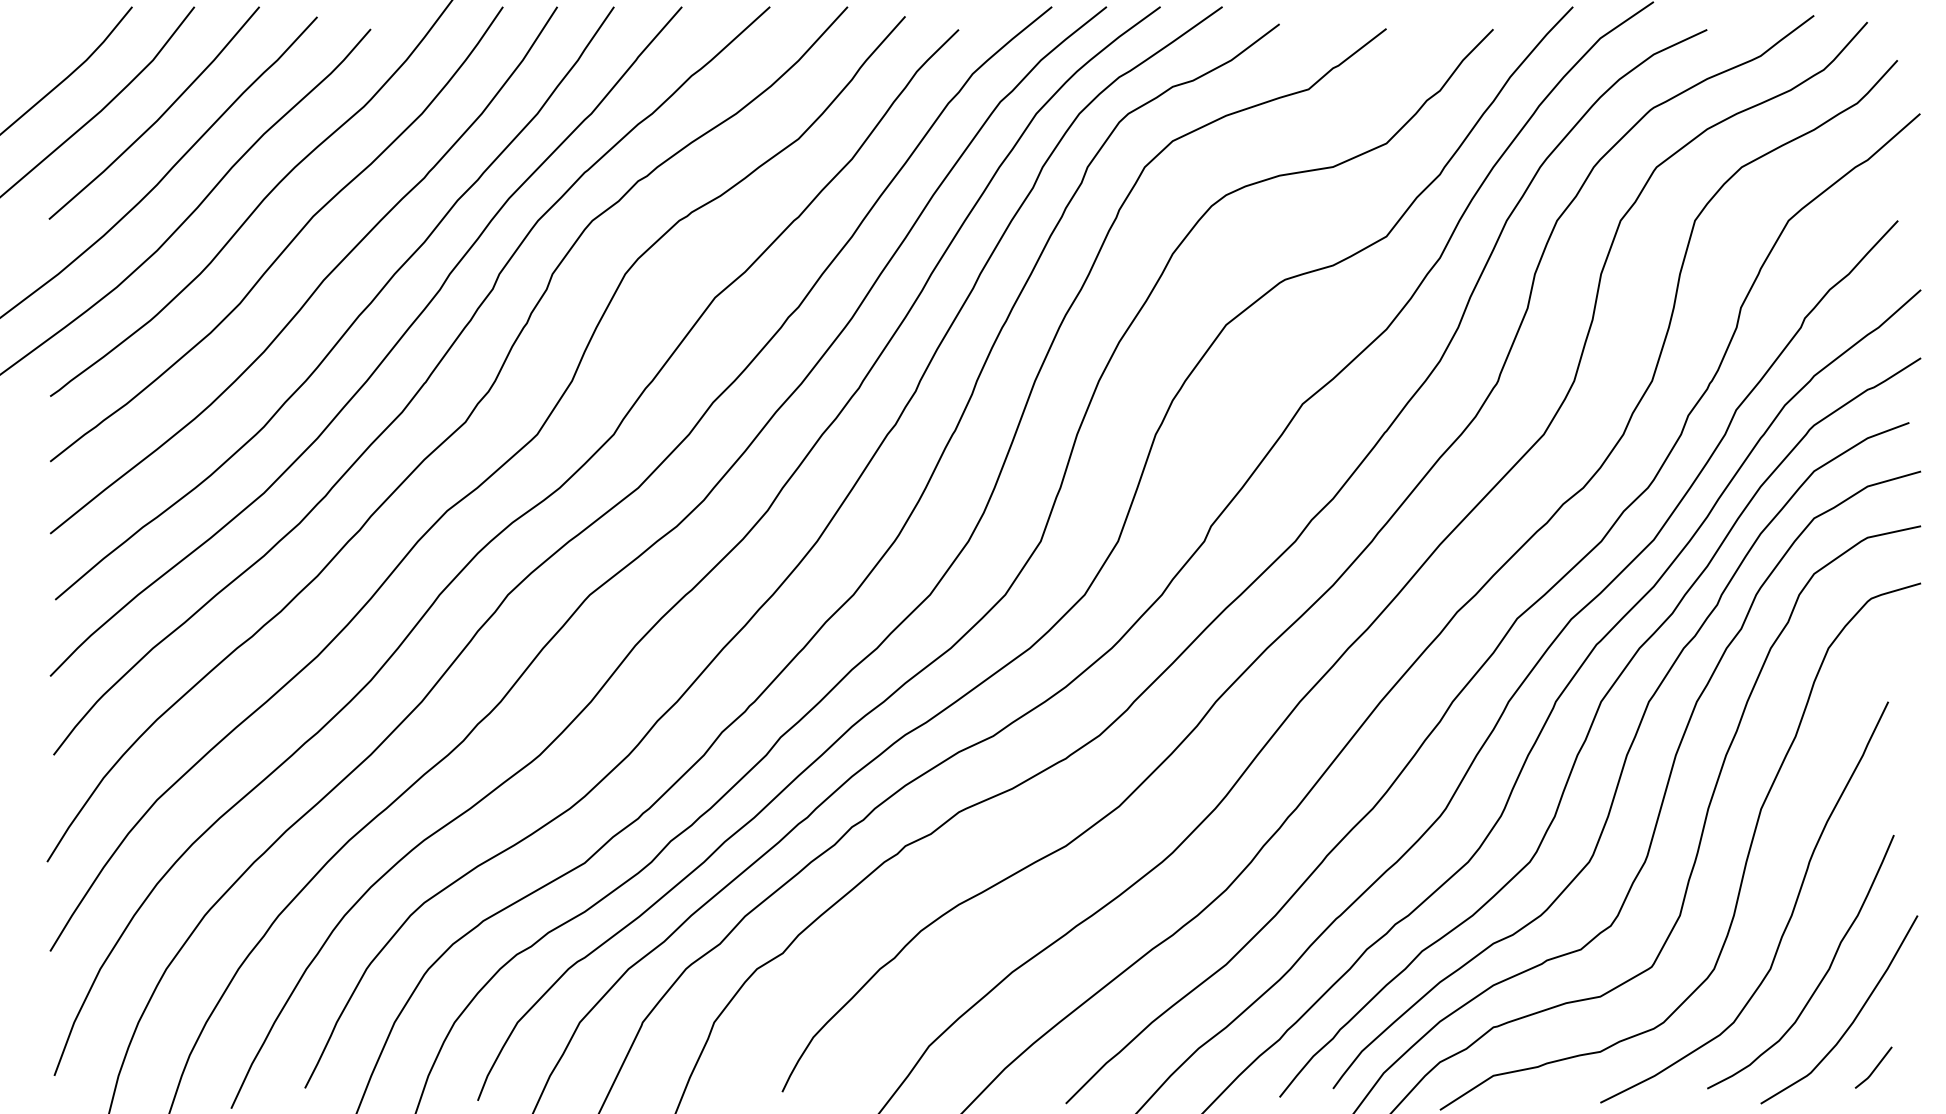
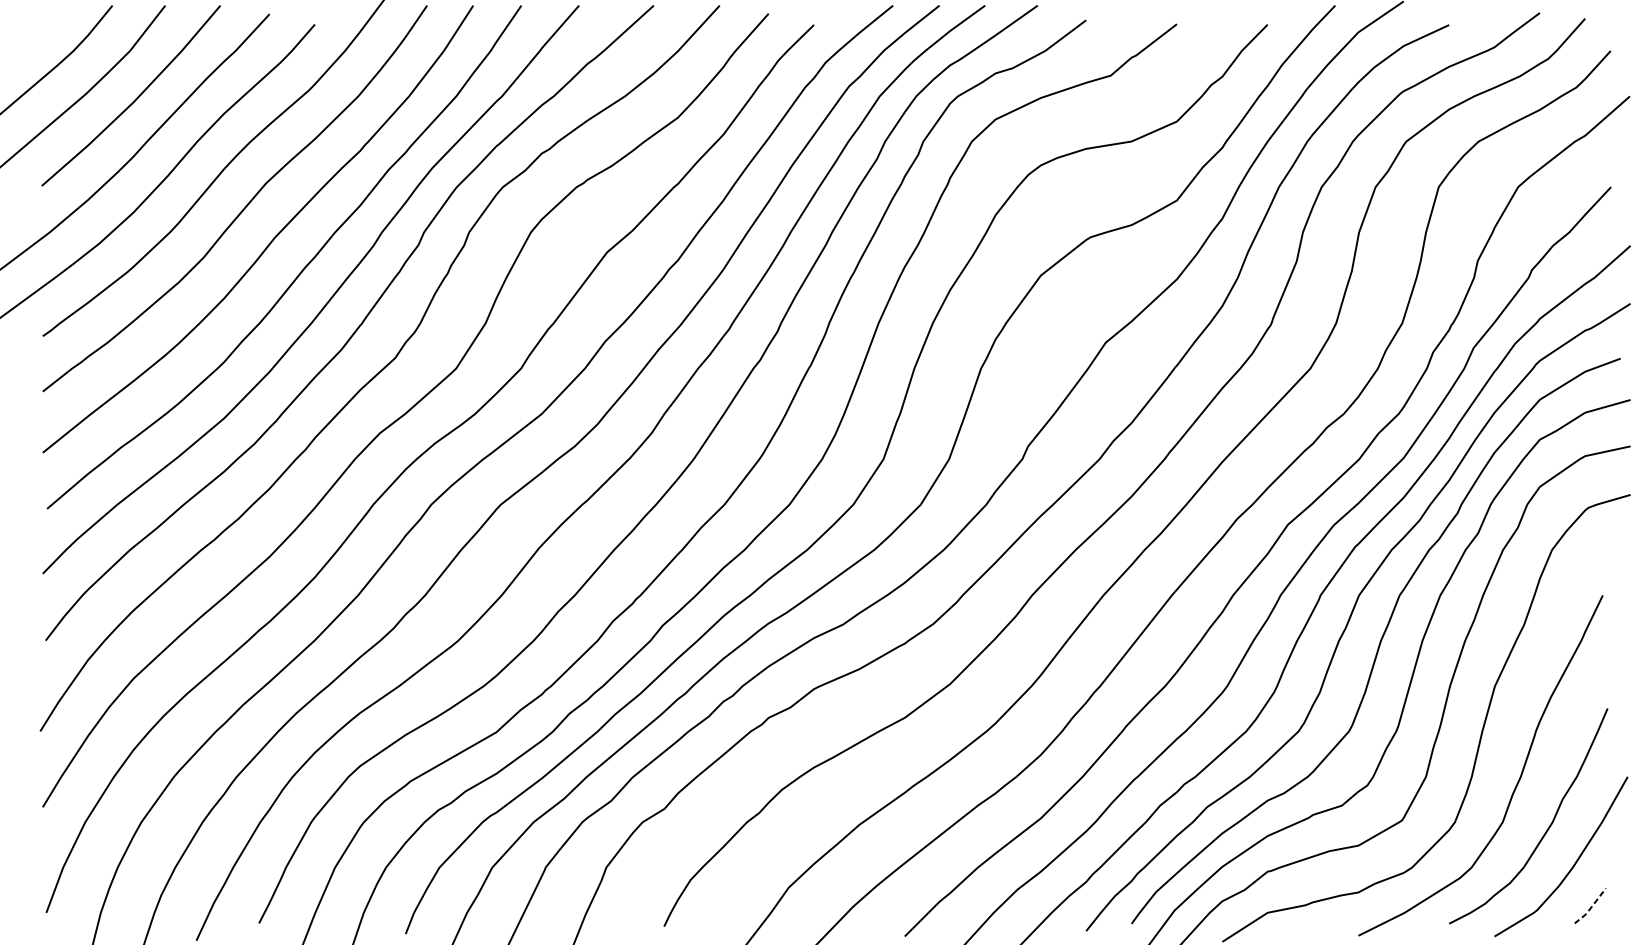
line: (1874, 1069) -> (1591, 907), solid -> dashed

